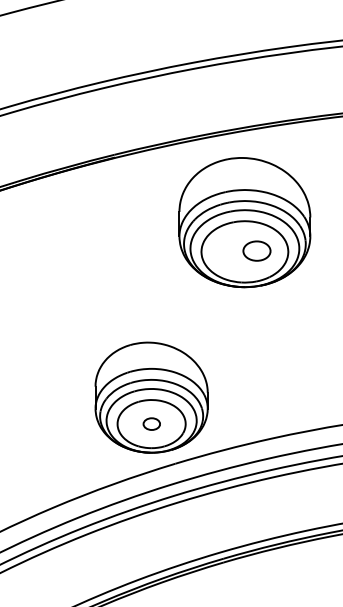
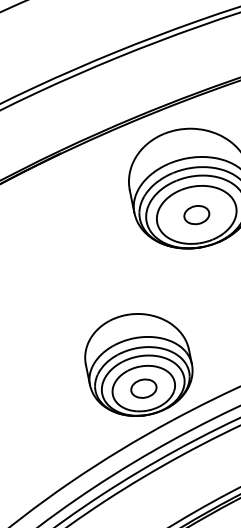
part: (256, 250) -> (196, 214), moved
part: (151, 423) -> (143, 388), size x1.67

